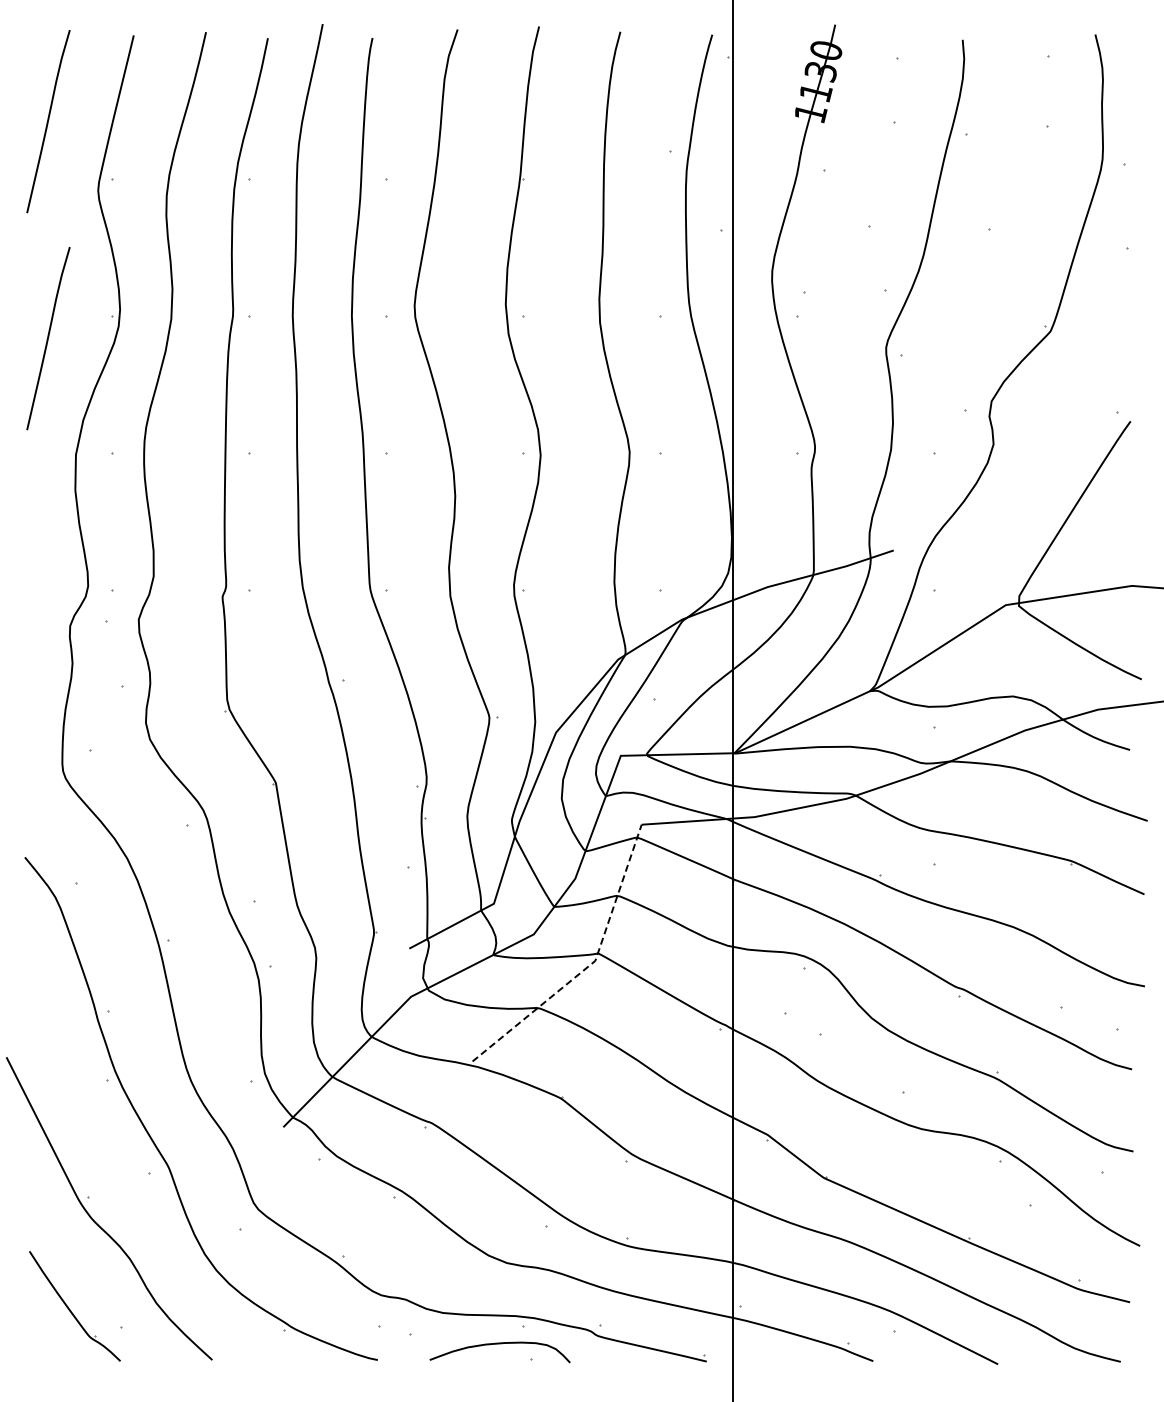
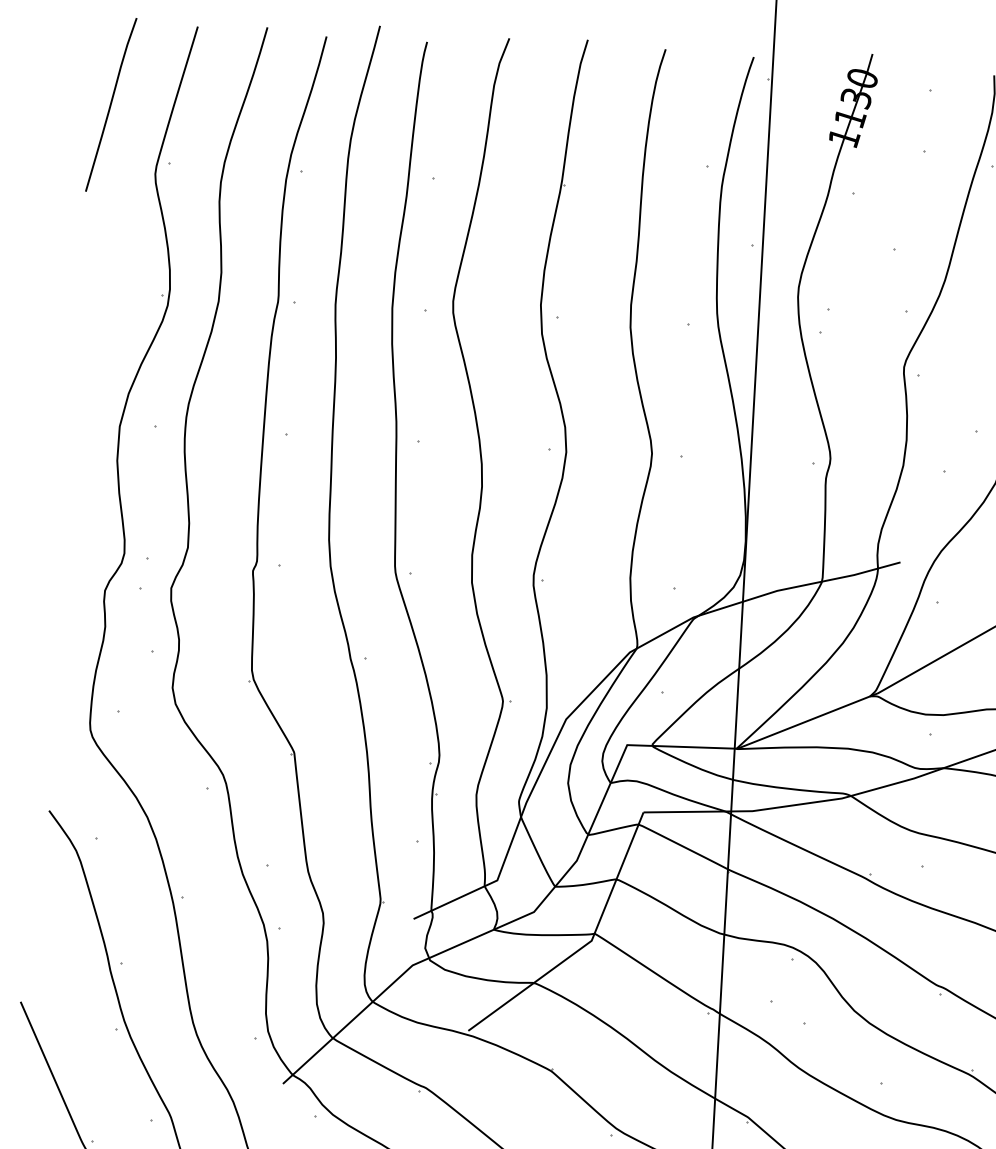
curve: (48, 338) -> (99, 313), removed
line: (589, 965) -> (585, 944), dashed -> solid

